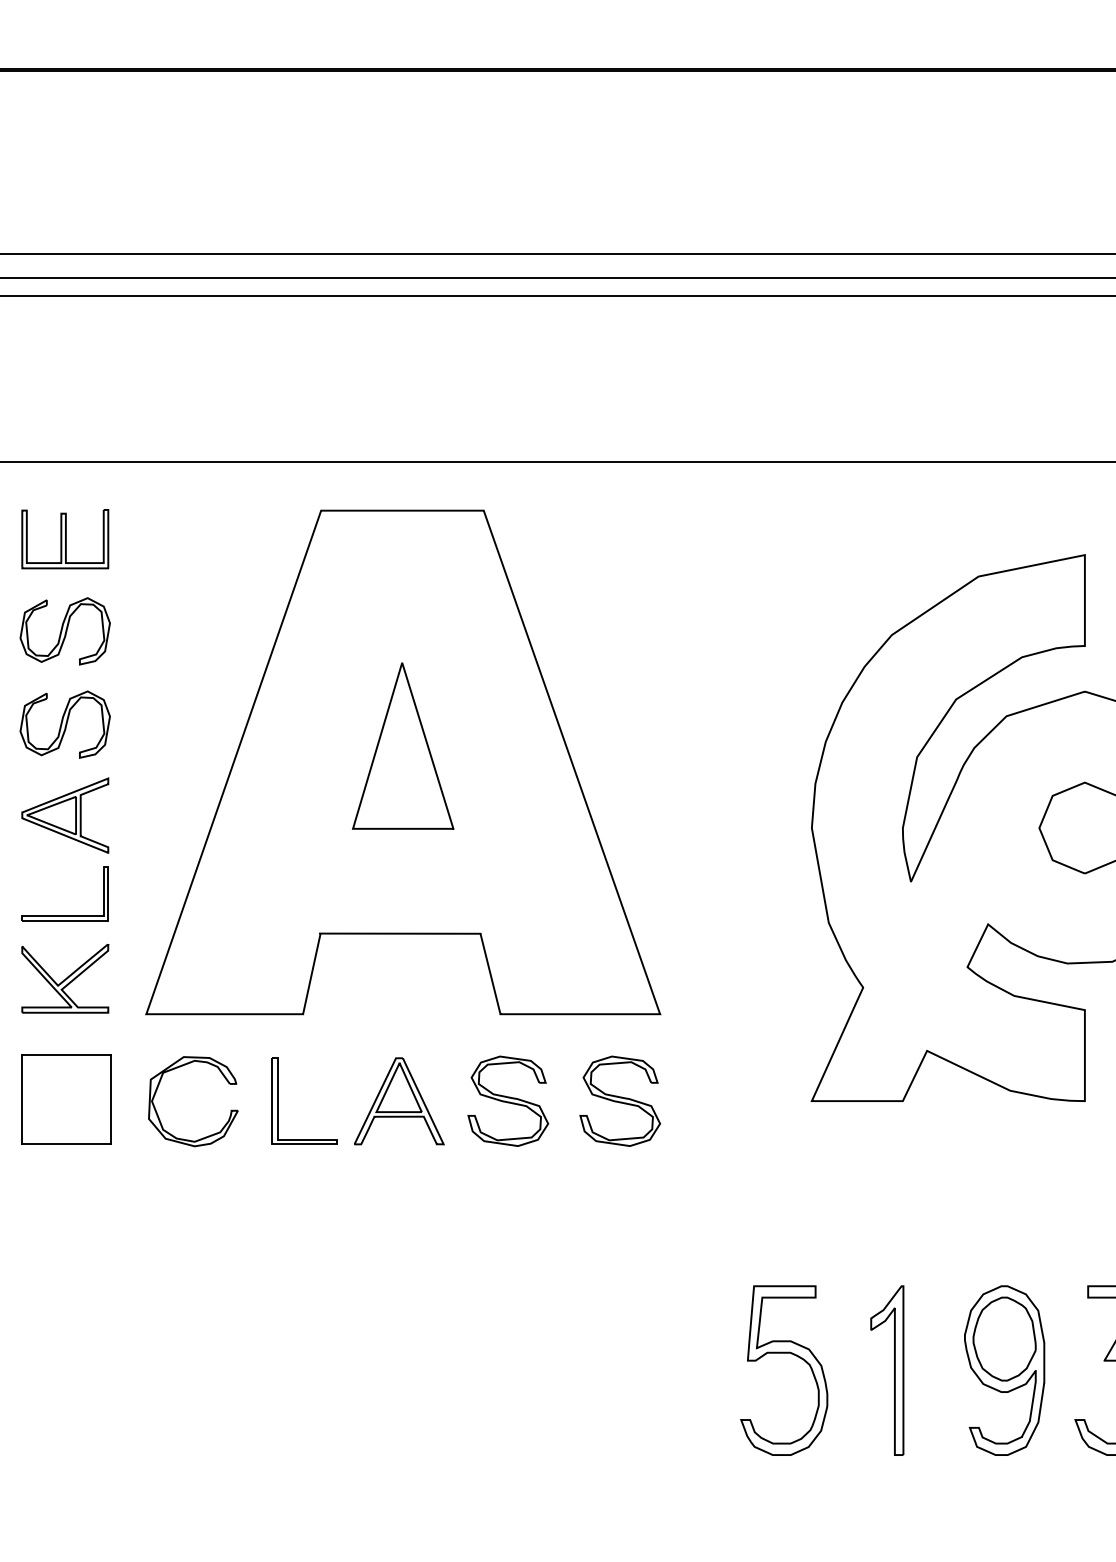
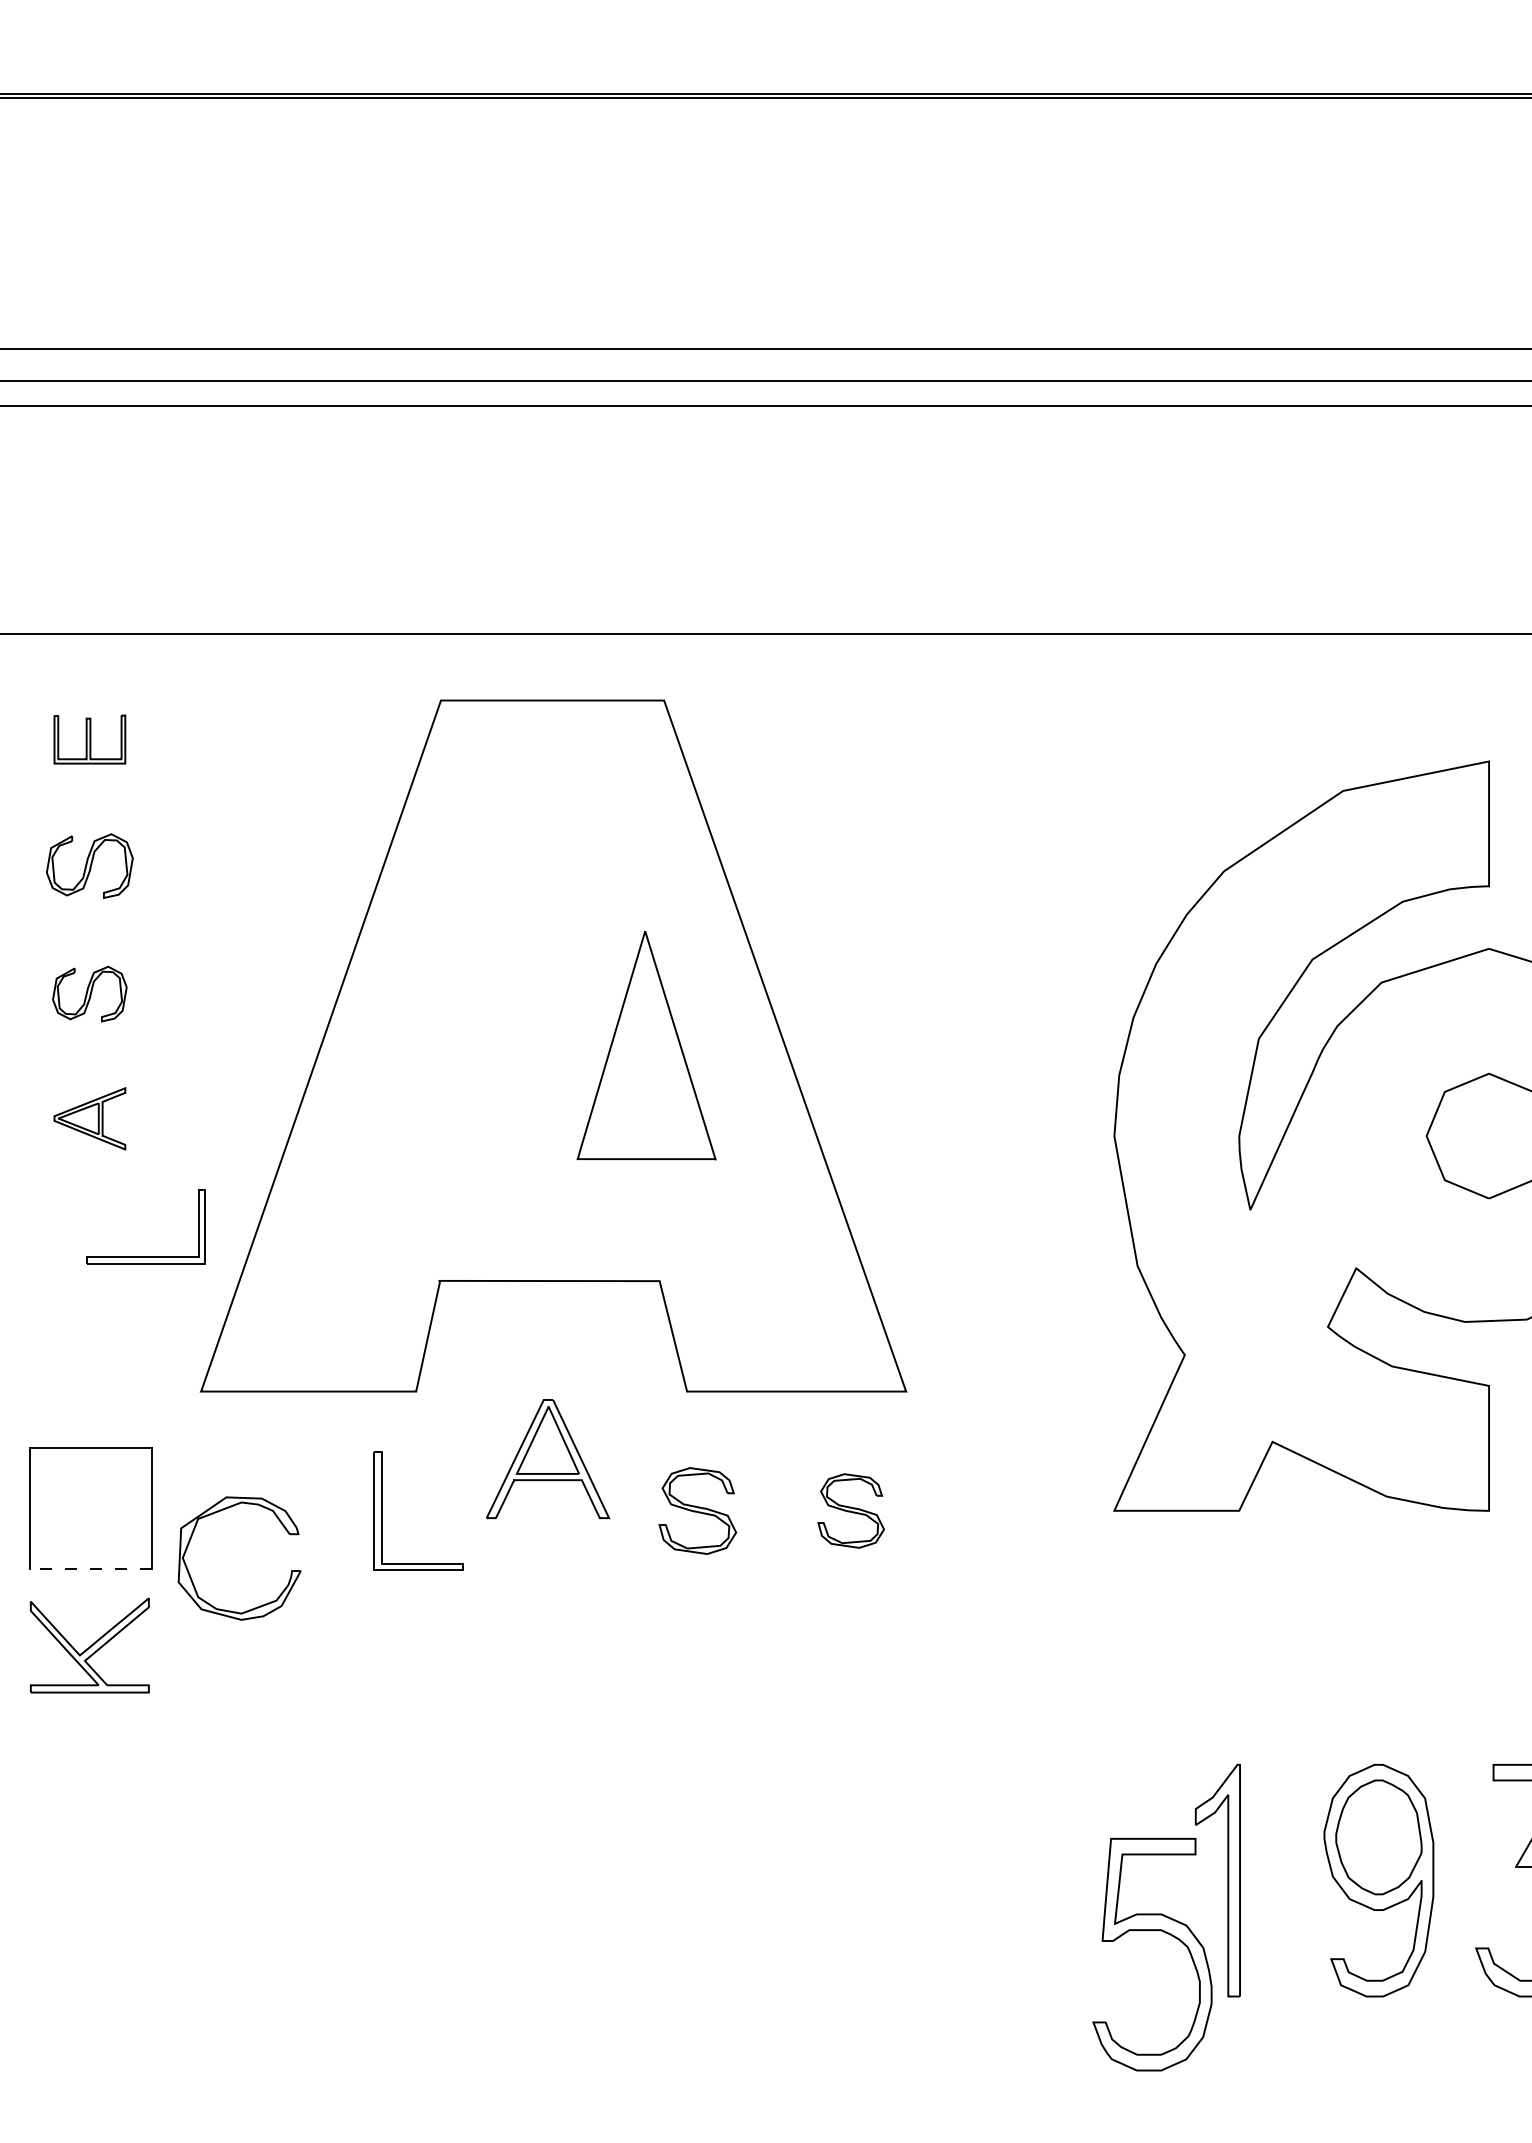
part: (65, 539) -> (89, 739), size x0.6
part: (65, 630) -> (89, 865), size x0.7
part: (65, 724) -> (89, 993), size x0.6
curve: (425, 739) -> (676, 1036), moved
part: (65, 815) -> (89, 1118), size x0.6
part: (65, 915) -> (145, 1256), moved
part: (65, 978) -> (89, 1645), moved
part: (180, 1067) -> (221, 1511), moved
part: (508, 1100) -> (697, 1510), size x0.7
part: (619, 1100) -> (850, 1510), size x0.6
part: (399, 1101) -> (548, 1459), moved
line: (66, 1143) -> (91, 1569), solid -> dashed
part: (784, 1353) -> (1152, 1930), moved

